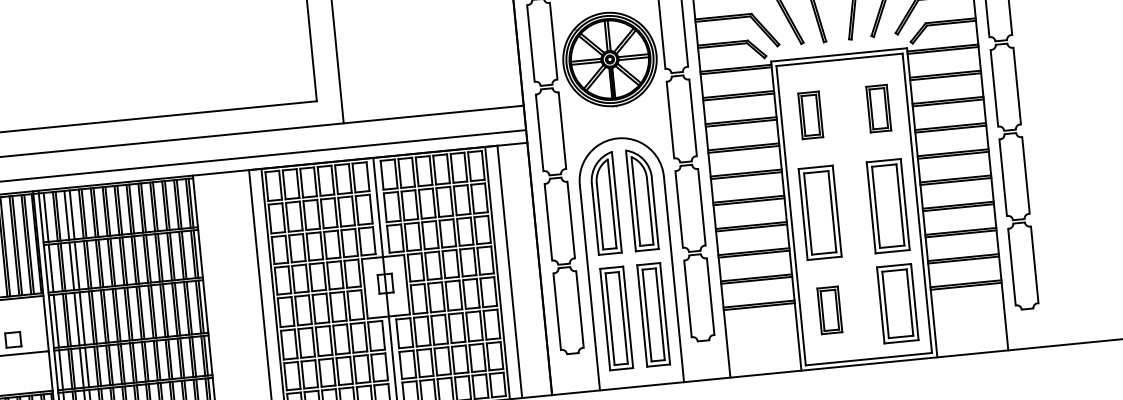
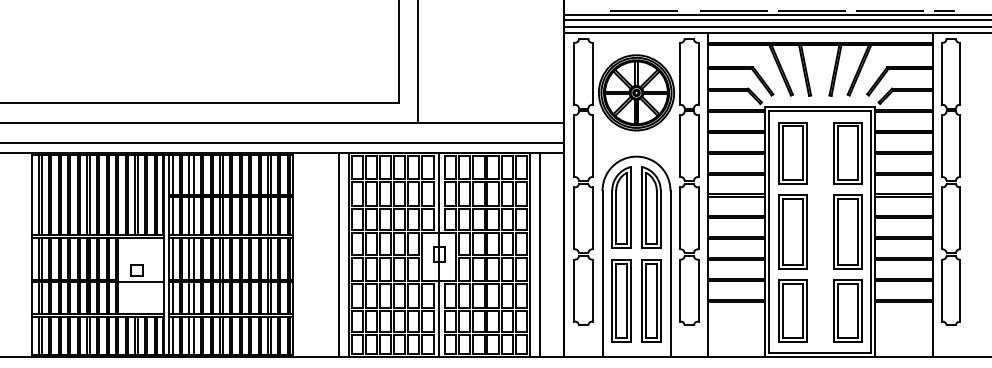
part: (878, 108) -> (847, 153), size x1.67
part: (810, 115) -> (792, 153), size x1.67
part: (829, 309) -> (792, 310), size x1.67

